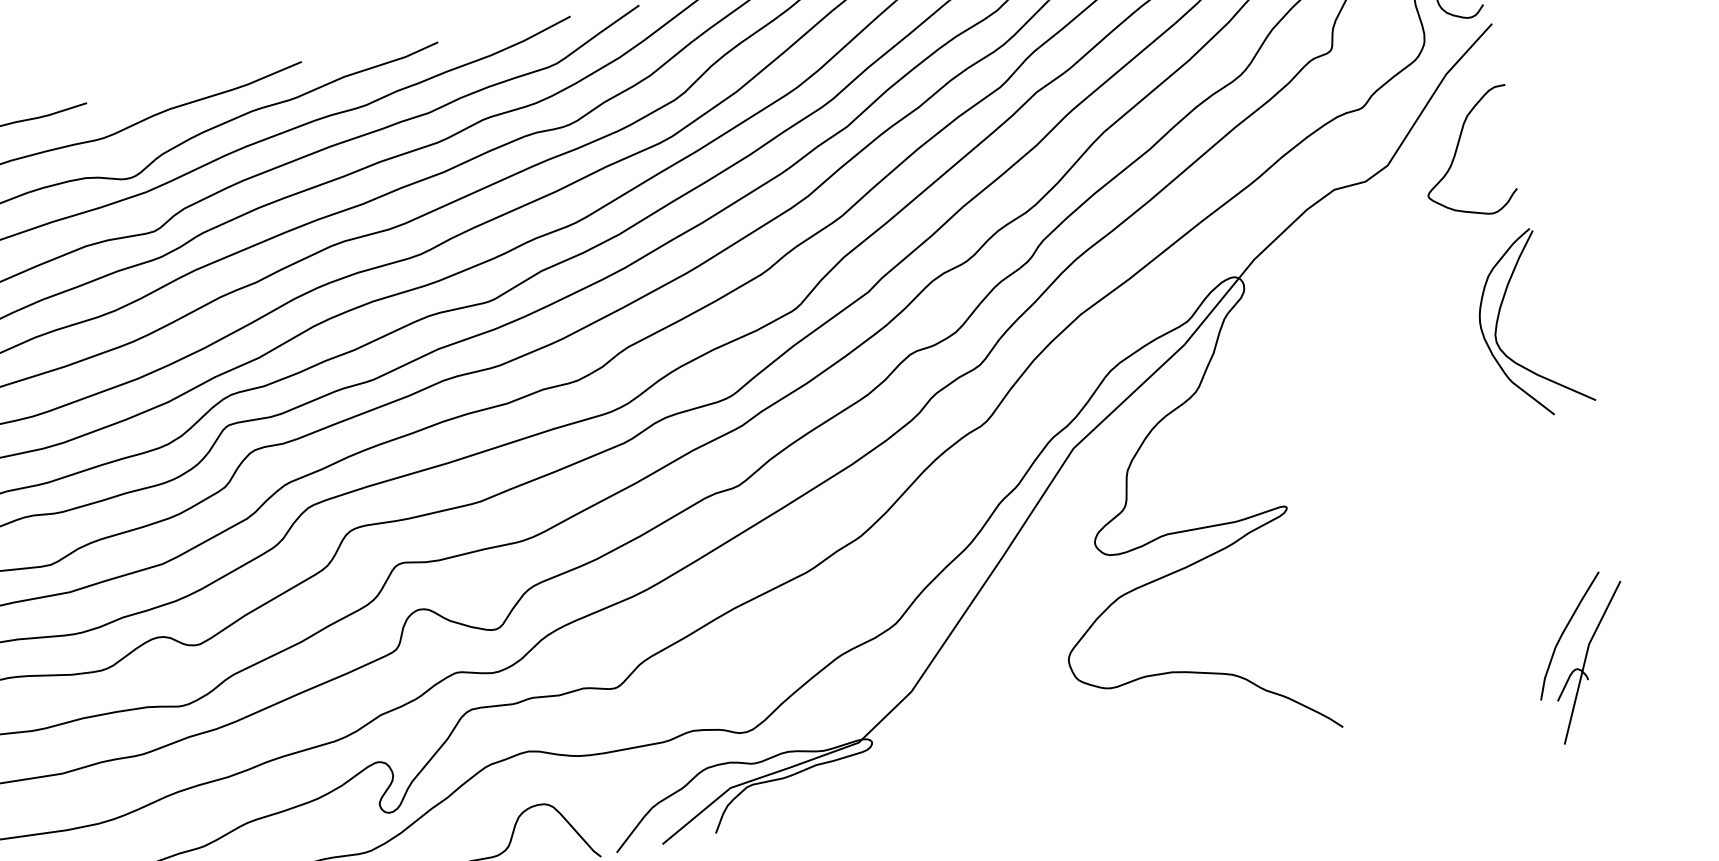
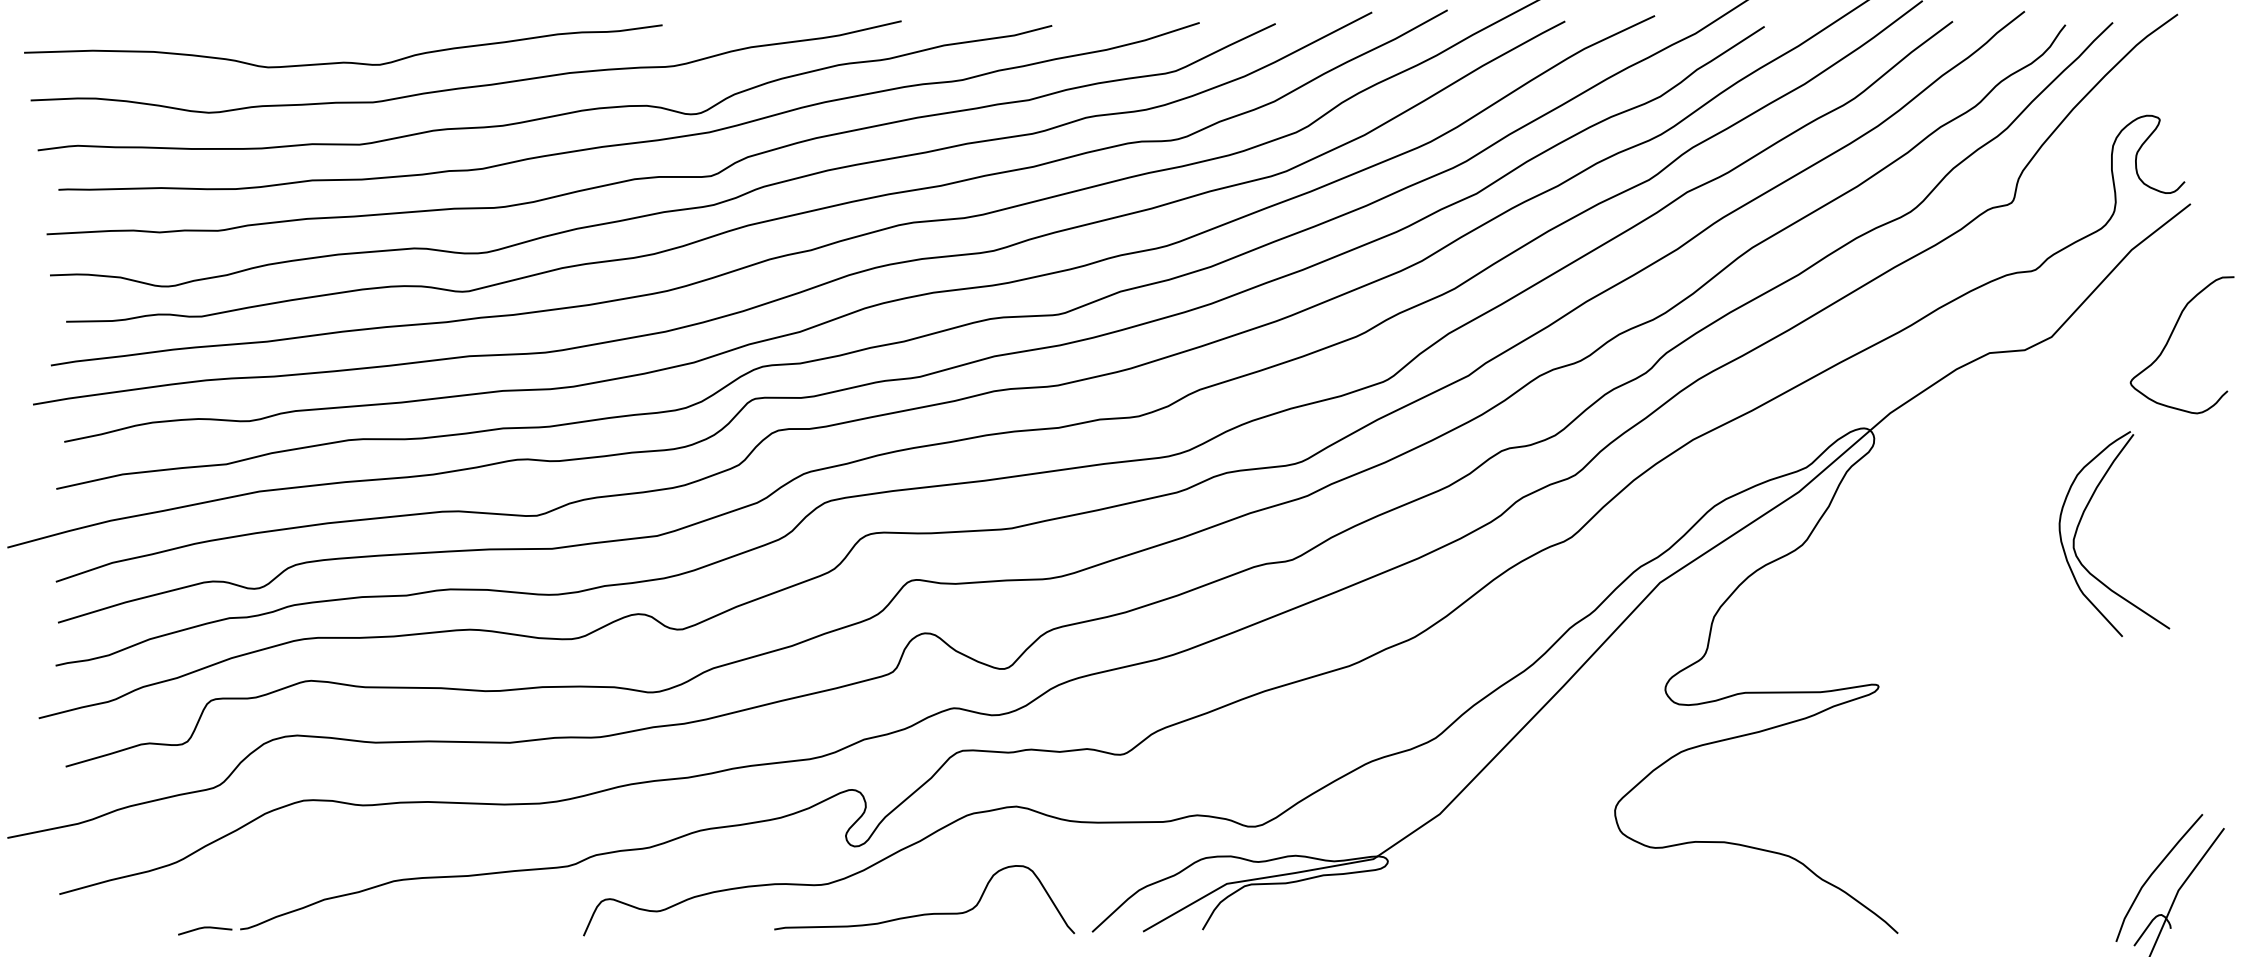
curve: (1456, 152) -> (2169, 340), moved
part: (1499, 314) -> (2082, 518), moved

